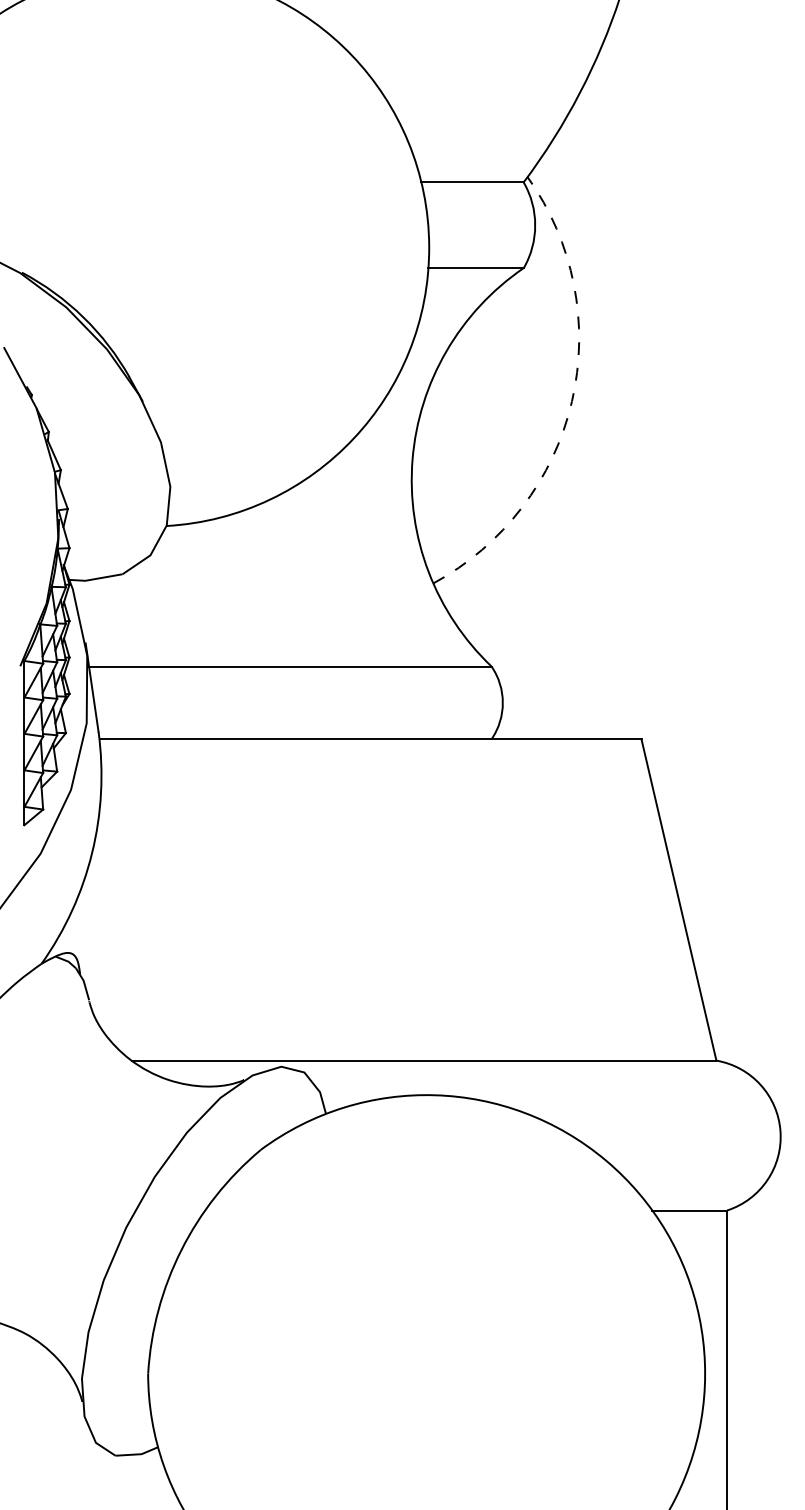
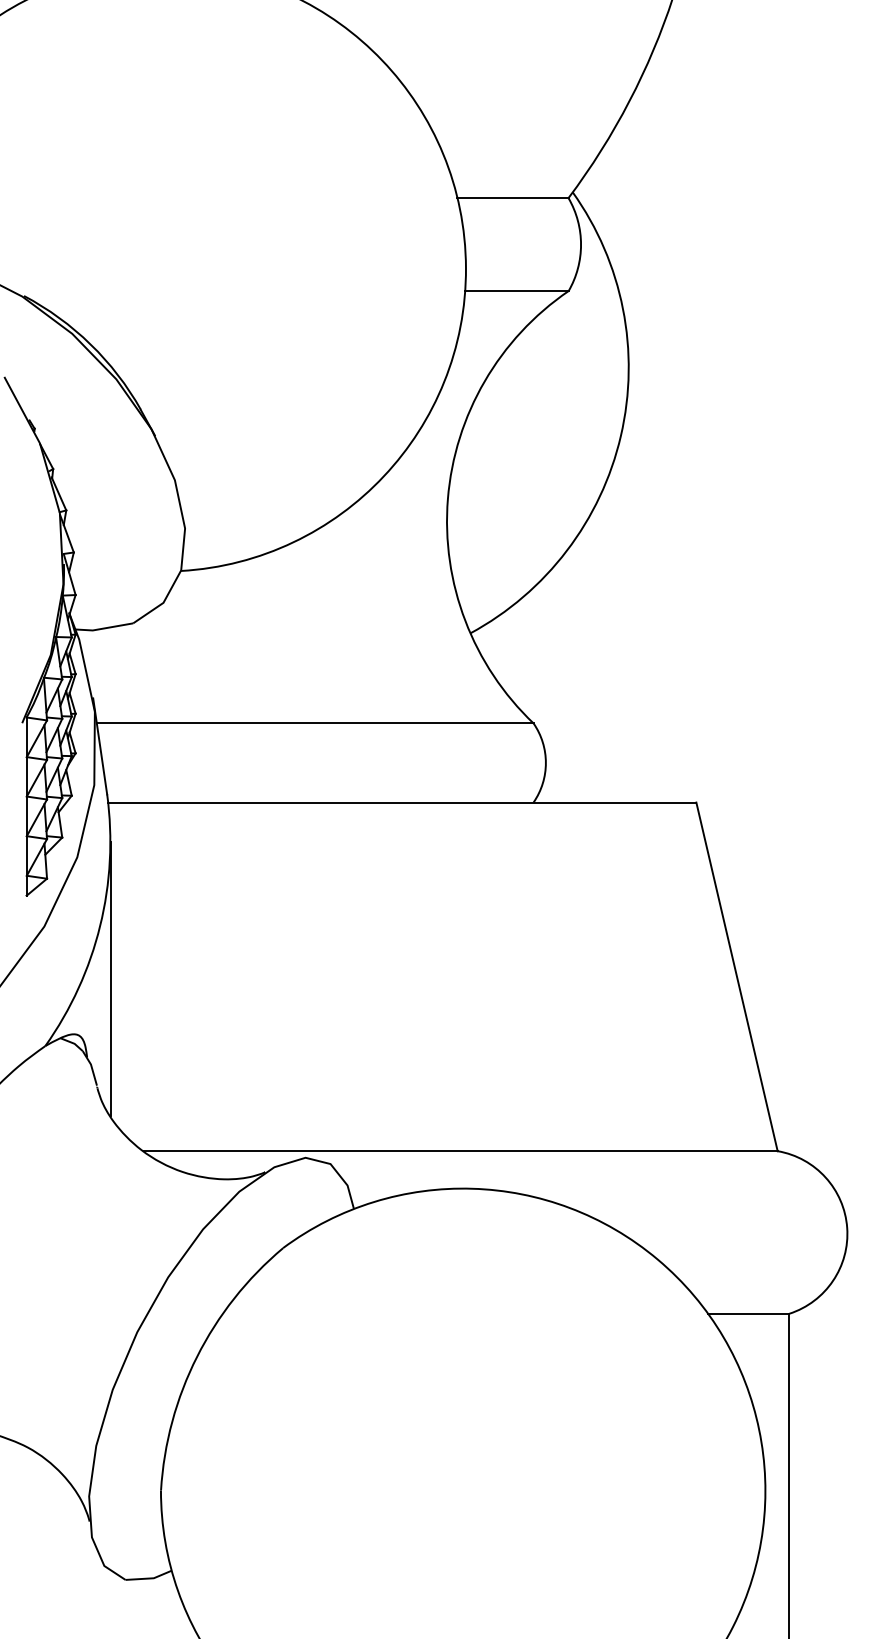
arc: (571, 401) -> (620, 435), dashed -> solid
line: (101, 902) -> (110, 979), added

